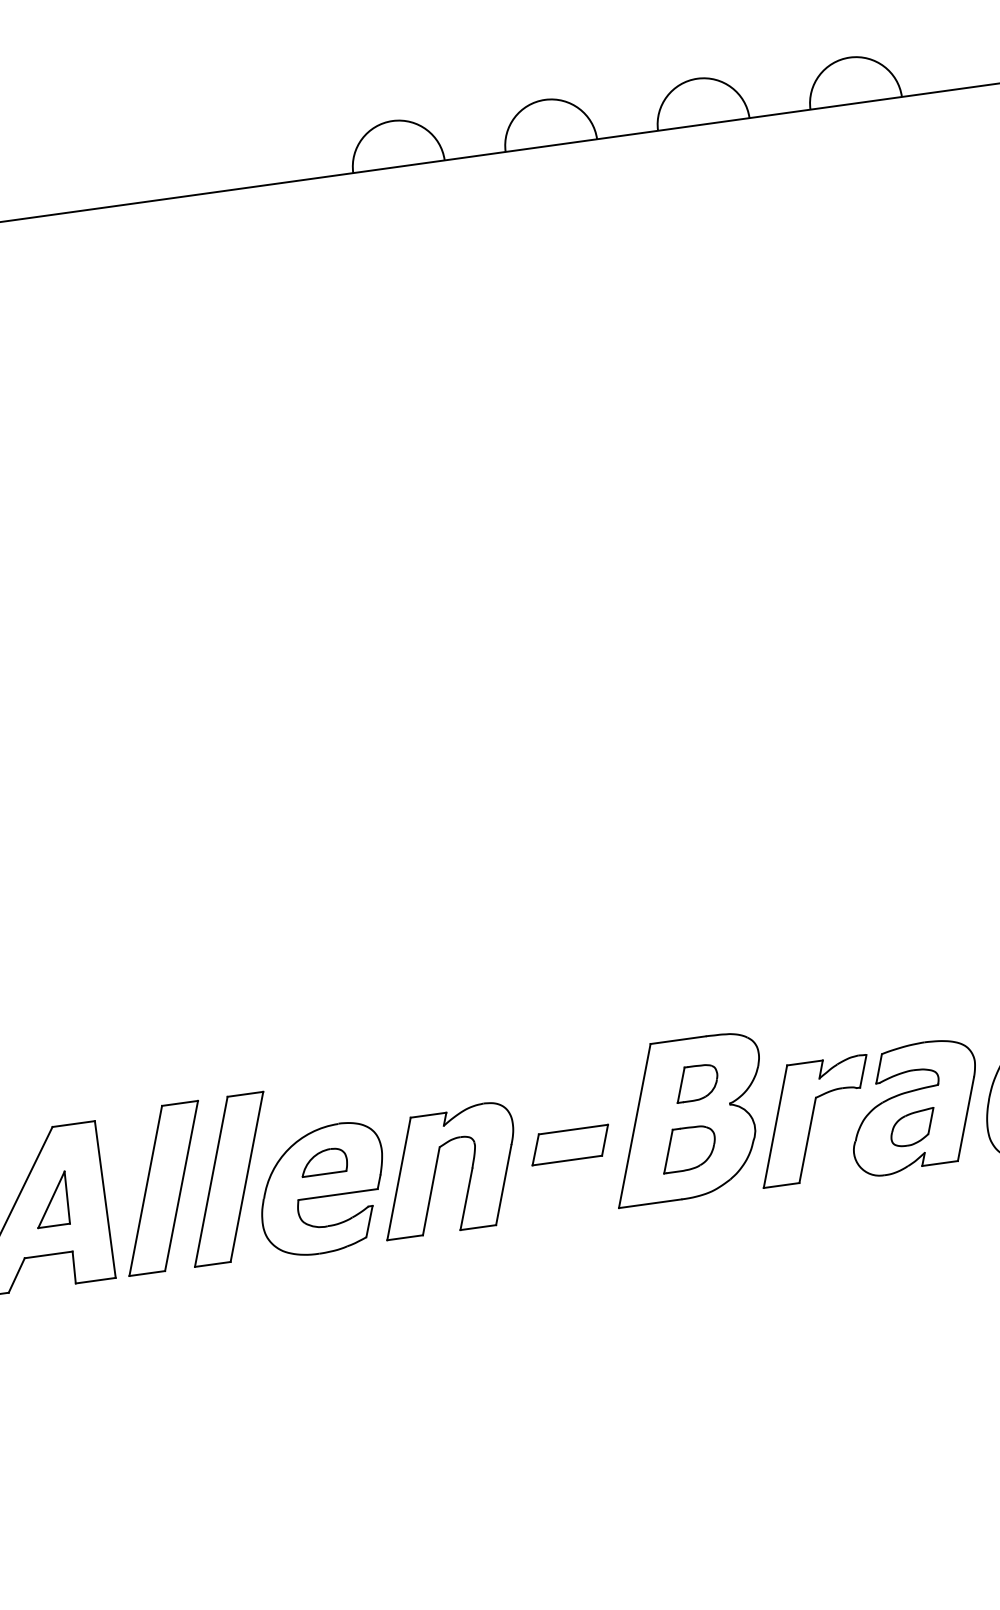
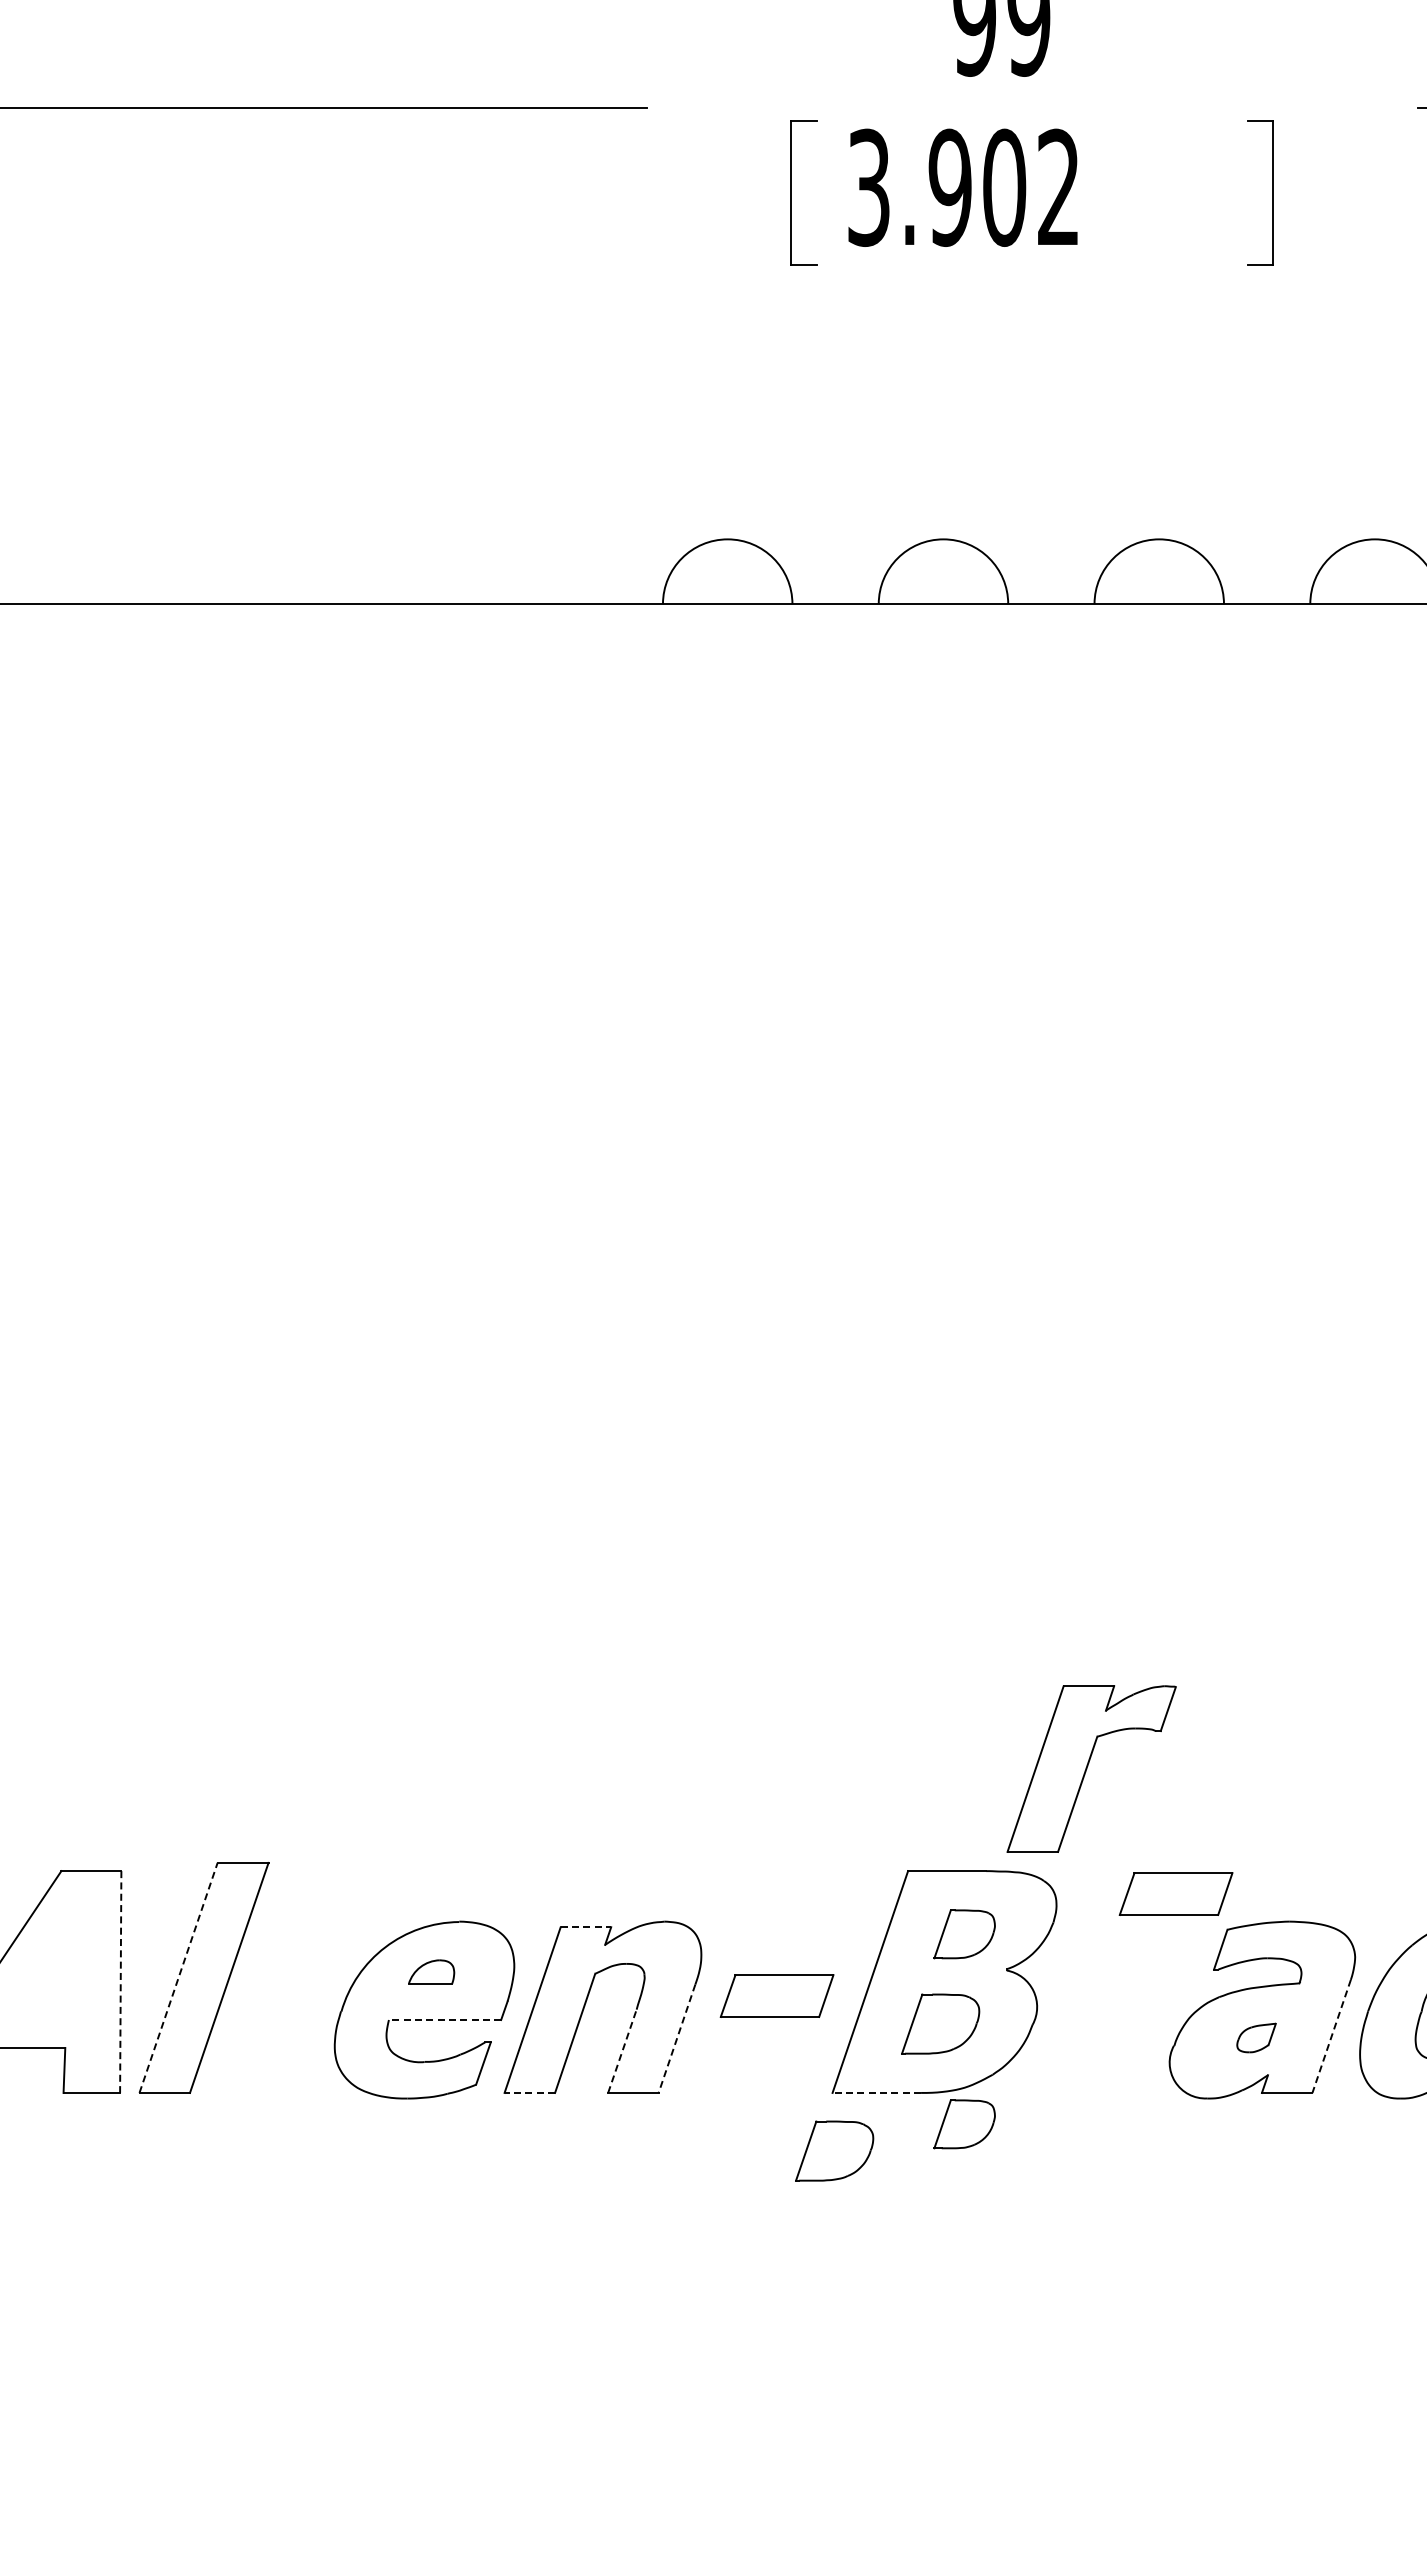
part: (841, 1033) -> (1175, 1893), added
line: (428, 1115) -> (586, 1927), solid -> dashed
line: (965, 1119) -> (1331, 2036), solid -> dashed
part: (814, 1120) -> (1091, 1768), moved
part: (912, 1127) -> (1256, 2037), size x0.6
part: (323, 1161) -> (431, 1971), size x0.7
part: (229, 1179) -> (296, 1977), removed
line: (503, 1185) -> (676, 2039), solid -> dashed
line: (145, 1190) -> (178, 1977), solid -> dashed
line: (337, 1194) -> (444, 2020), solid -> dashed
line: (466, 1198) -> (622, 2050), solid -> dashed
part: (51, 1199) -> (45, 1971), removed
line: (105, 1199) -> (120, 1982), solid -> dashed
line: (649, 1203) -> (876, 2092), solid -> dashed
part: (715, 1217) -> (964, 2124), added
line: (404, 1237) -> (529, 2092), solid -> dashed
part: (625, 1248) -> (834, 2150), added

